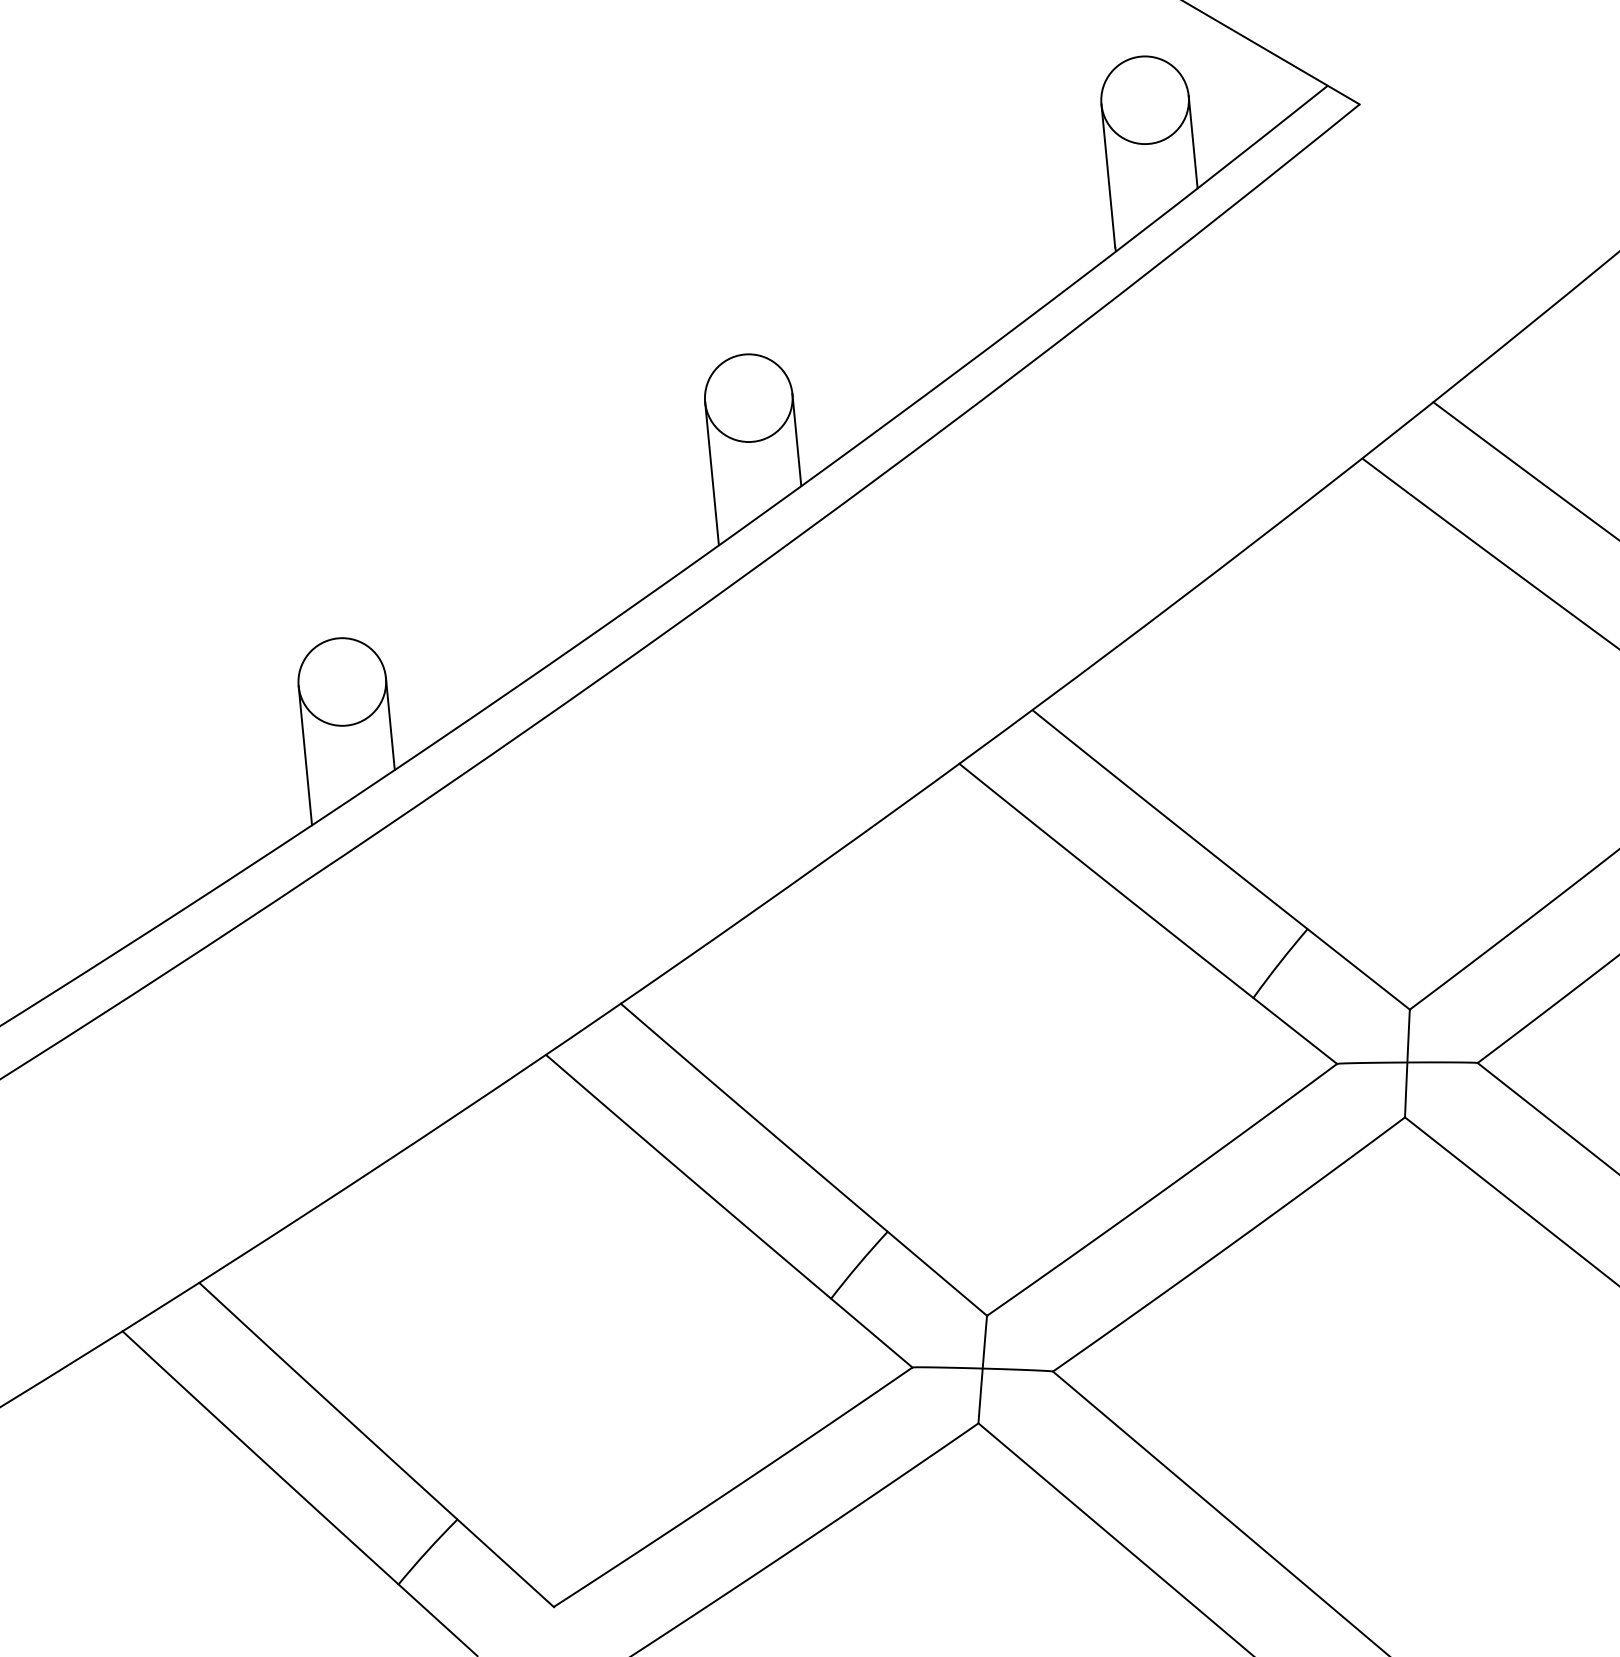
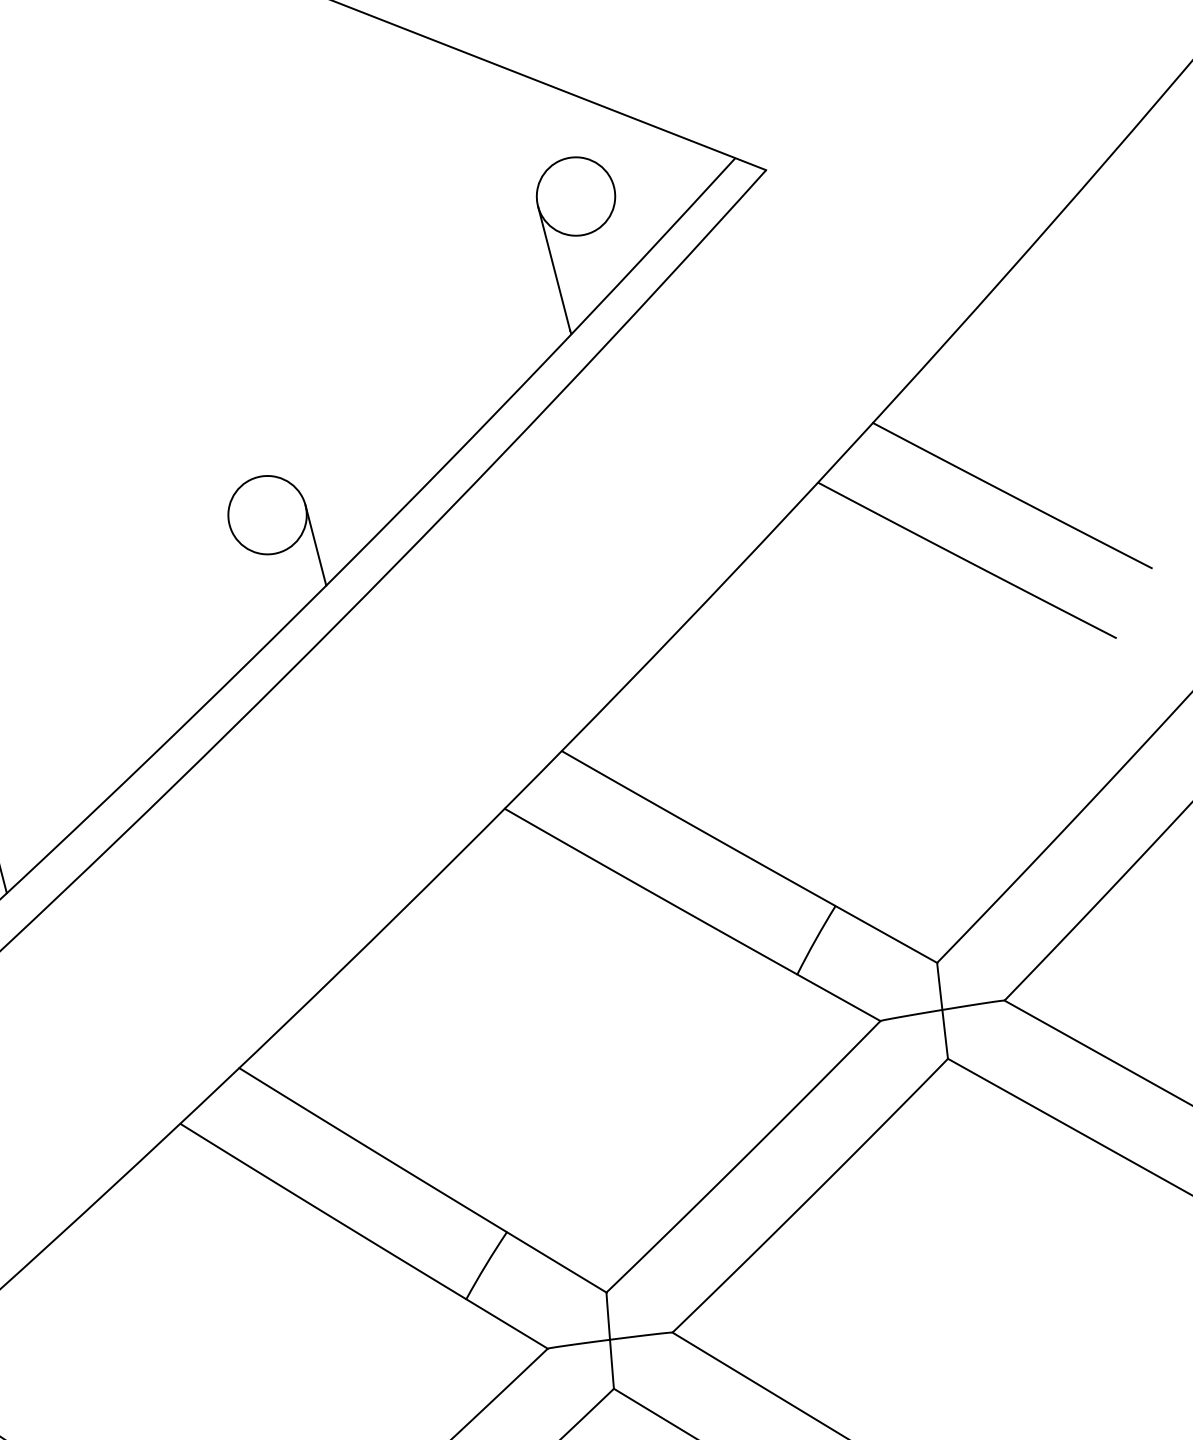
line: (1192, 142) -> (623, 227), removed
line: (711, 473) -> (245, 586), removed

